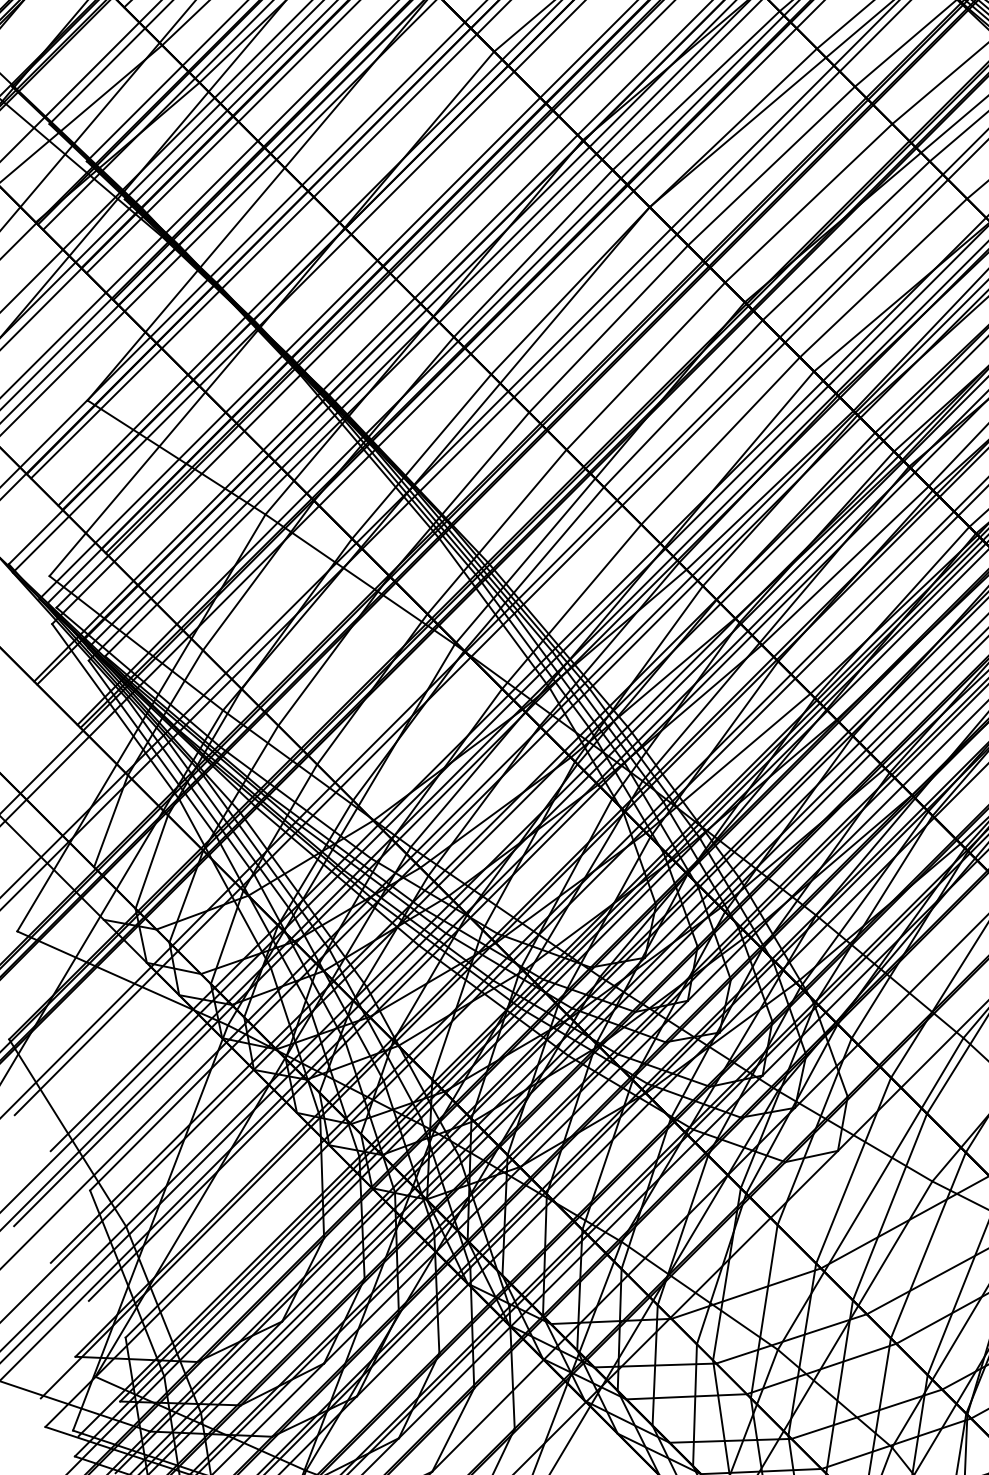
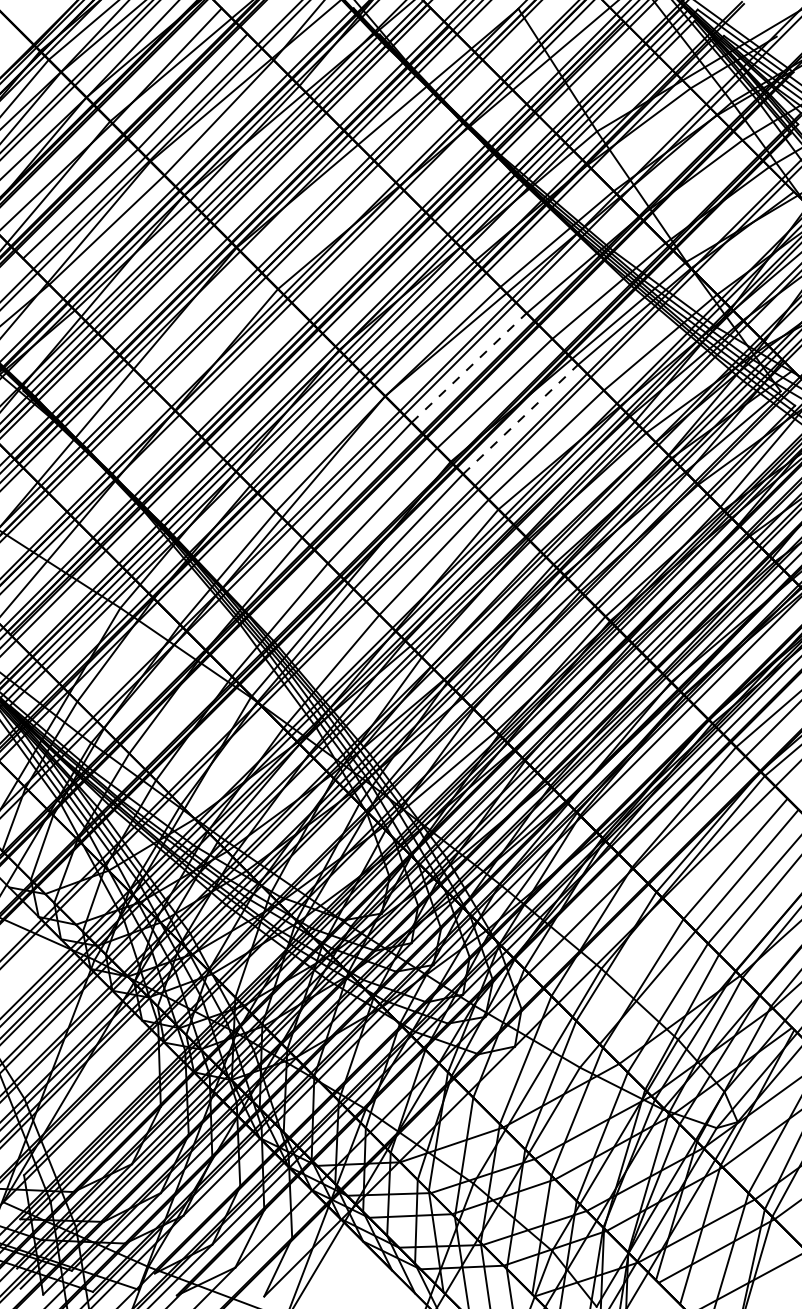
line: (772, 165) -> (469, 367), solid -> dashed
line: (847, 240) -> (521, 419), solid -> dashed

